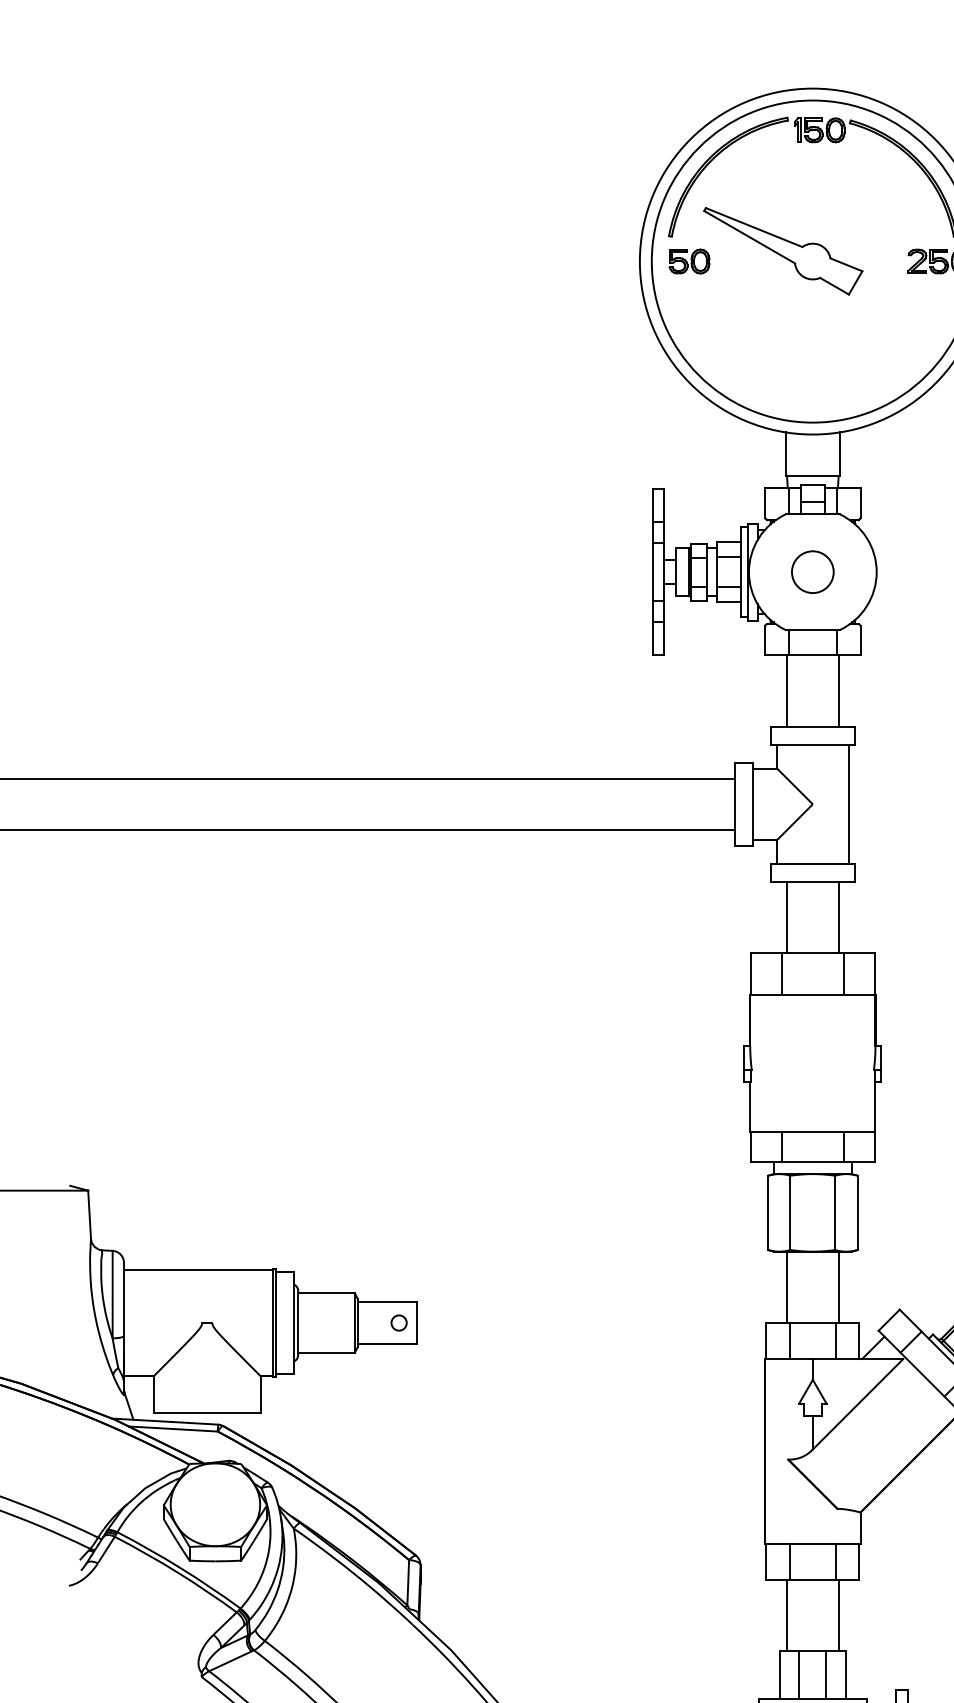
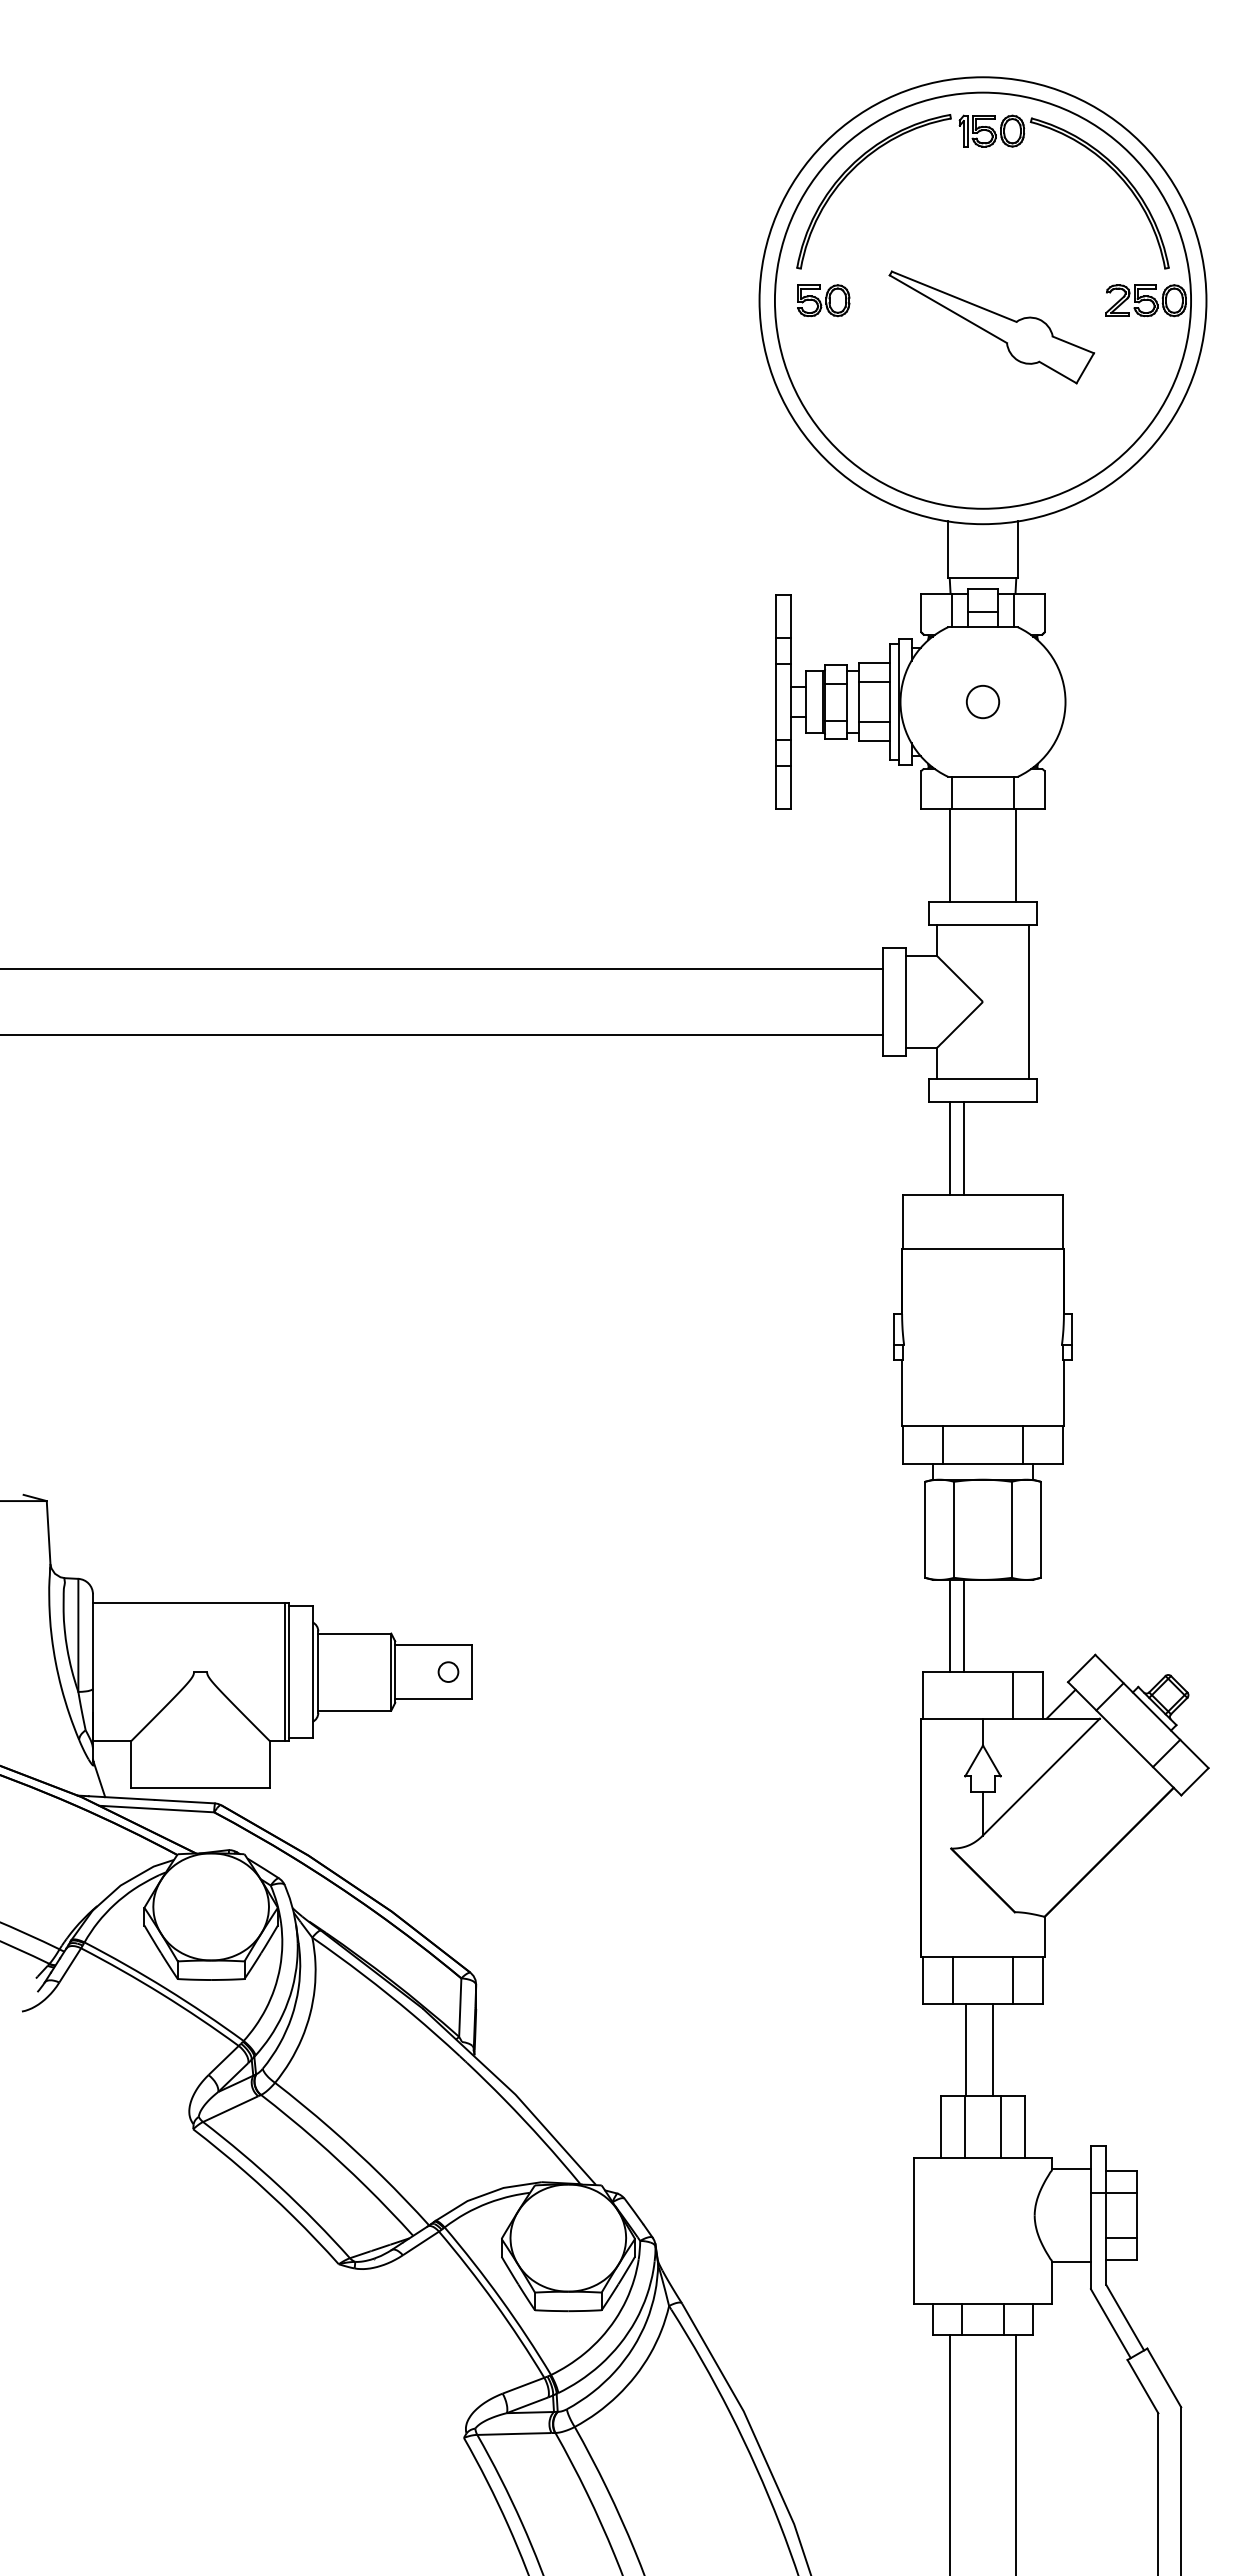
part: (783, 251) -> (991, 327), moved
circle: (812, 571) -> (982, 701), size x0.6
line: (838, 917) -> (964, 1148), moved
line: (781, 974) -> (942, 1221), removed
line: (844, 974) -> (1023, 1221), removed
line: (838, 1286) -> (964, 1625), moved
line: (789, 1341) -> (952, 1695), removed
line: (786, 1615) -> (992, 2049), moved
line: (838, 1615) -> (966, 2049), moved

